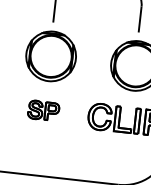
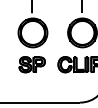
part: (42, 110) -> (31, 64), size x1.43

